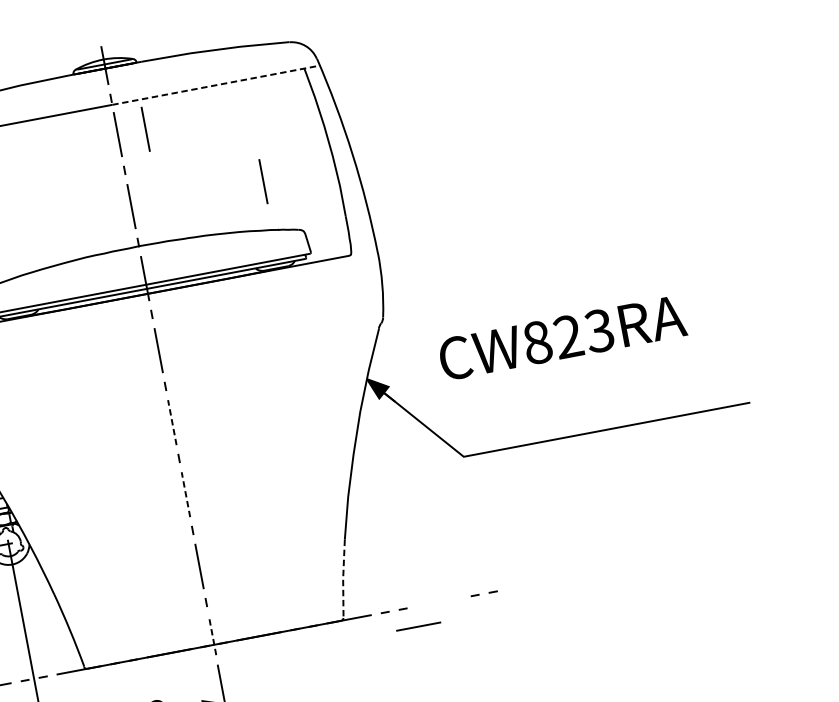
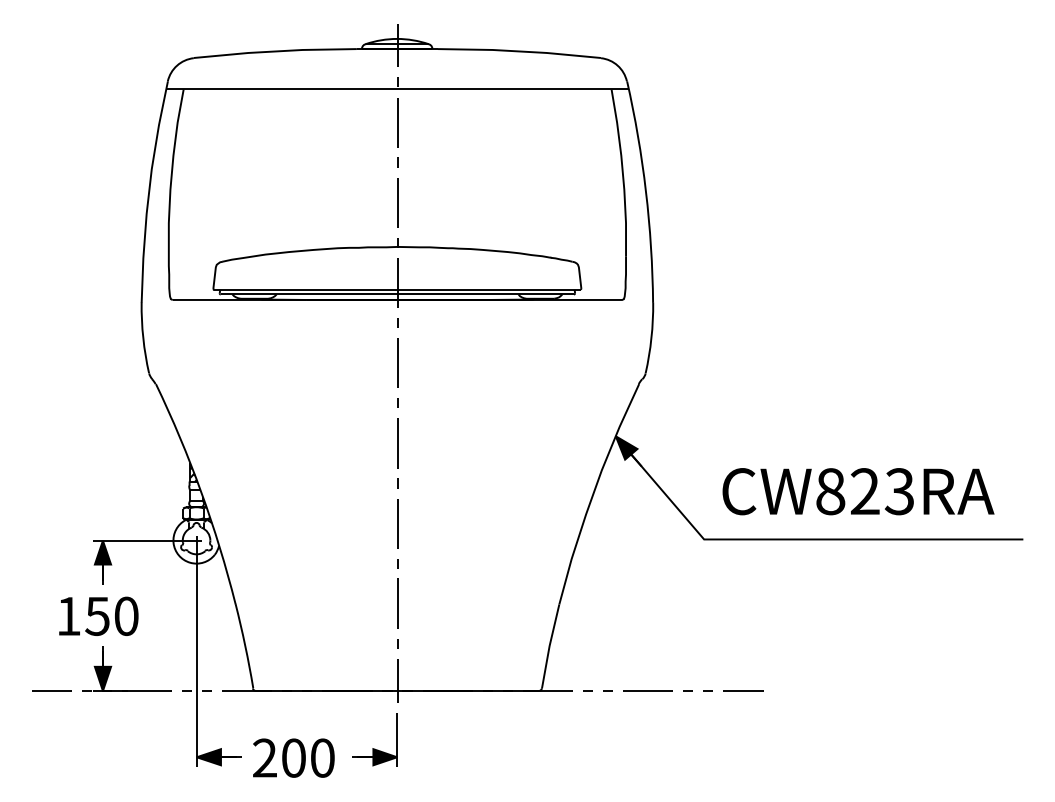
line: (216, 85) -> (513, 89), dashed -> solid
line: (145, 129) -> (428, 122), removed
line: (263, 181) -> (544, 202), removed
text: (562, 337) -> (858, 491), moved
line: (172, 422) -> (397, 443), dashed -> solid
line: (185, 494) -> (397, 523), dashed -> solid
line: (343, 579) -> (549, 646), dashed -> solid
line: (524, 585) -> (743, 690), added
line: (418, 626) -> (647, 690), moved
line: (212, 635) -> (397, 680), dashed -> solid

